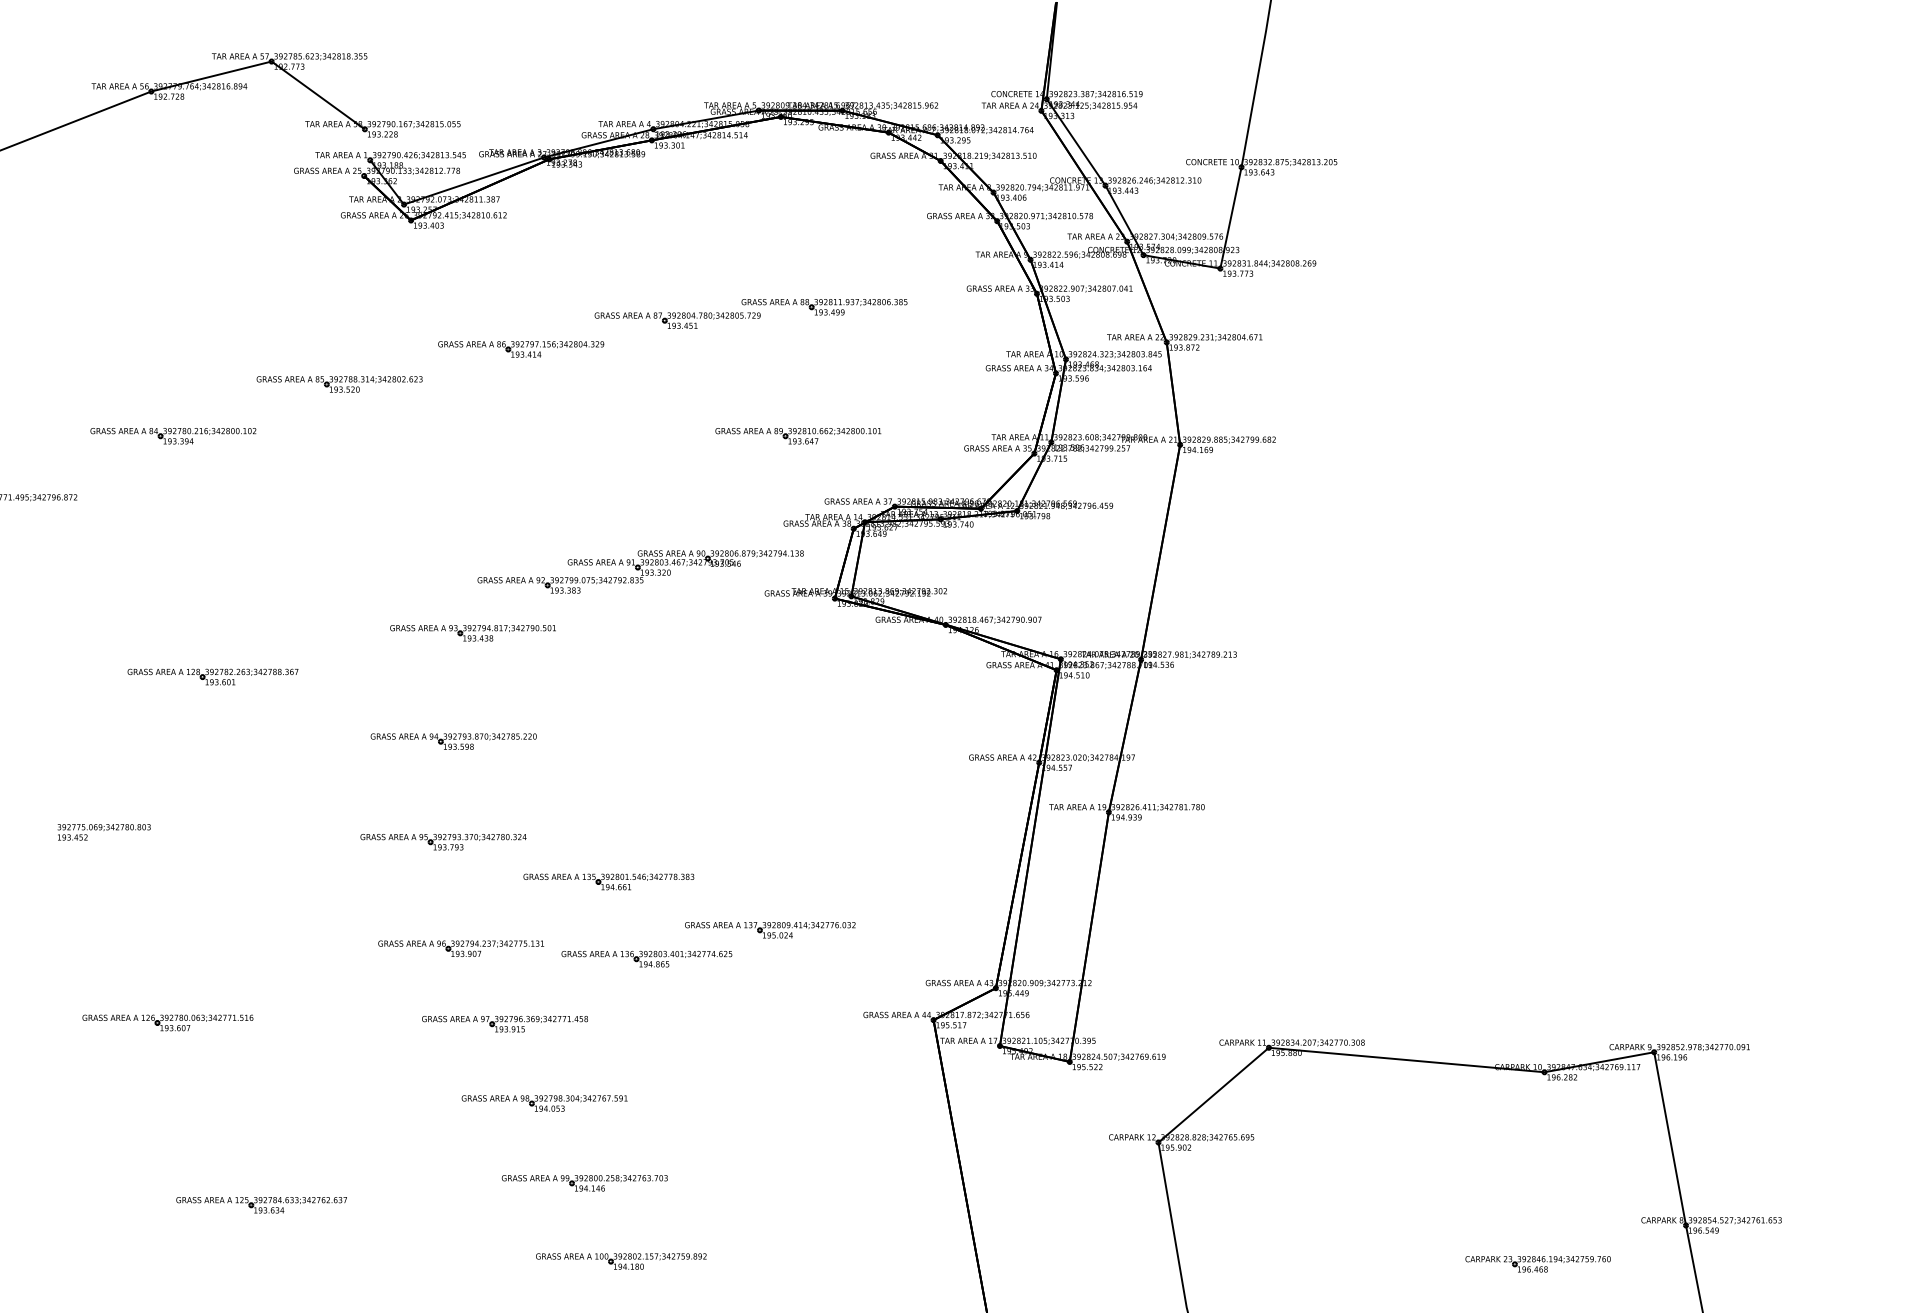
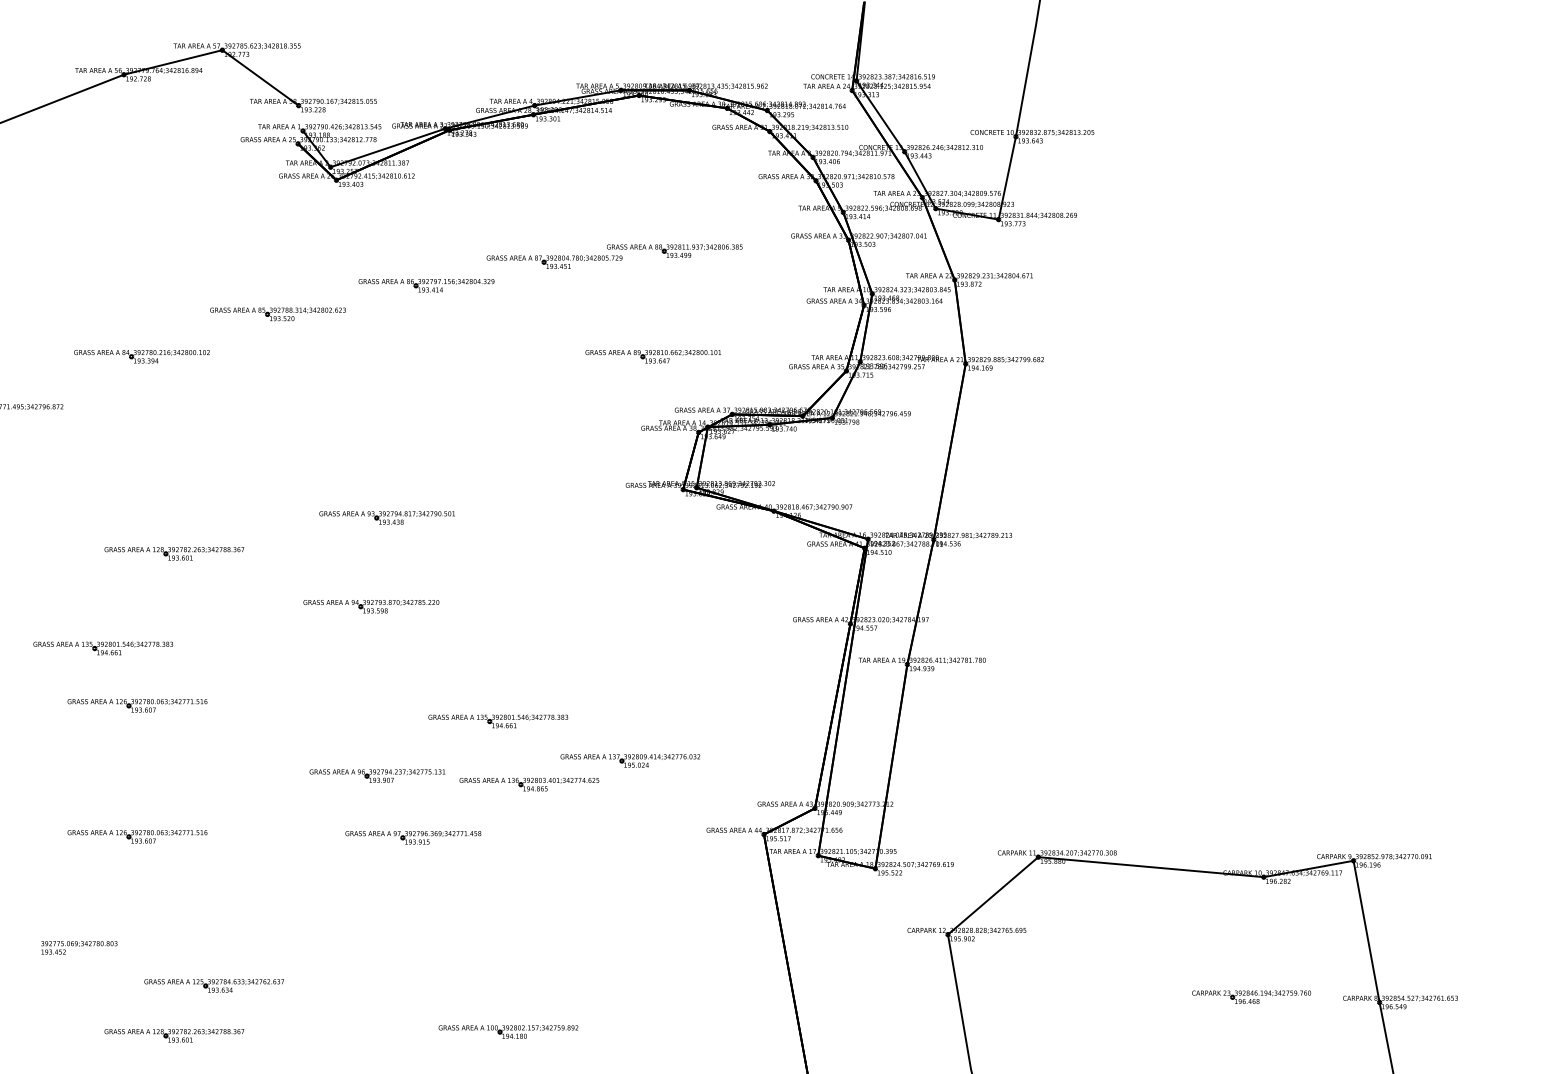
part: (639, 571) -> (523, 467), removed
part: (126, 792) -> (103, 648), added
text: (104, 831) -> (79, 947), moved
part: (442, 841) -> (362, 688), removed
part: (167, 862) -> (137, 705), added
part: (544, 1103) -> (445, 902), removed
part: (584, 1182) -> (478, 967), removed
part: (1537, 1263) -> (1251, 996), moved
part: (213, 1265) -> (174, 1035), added

